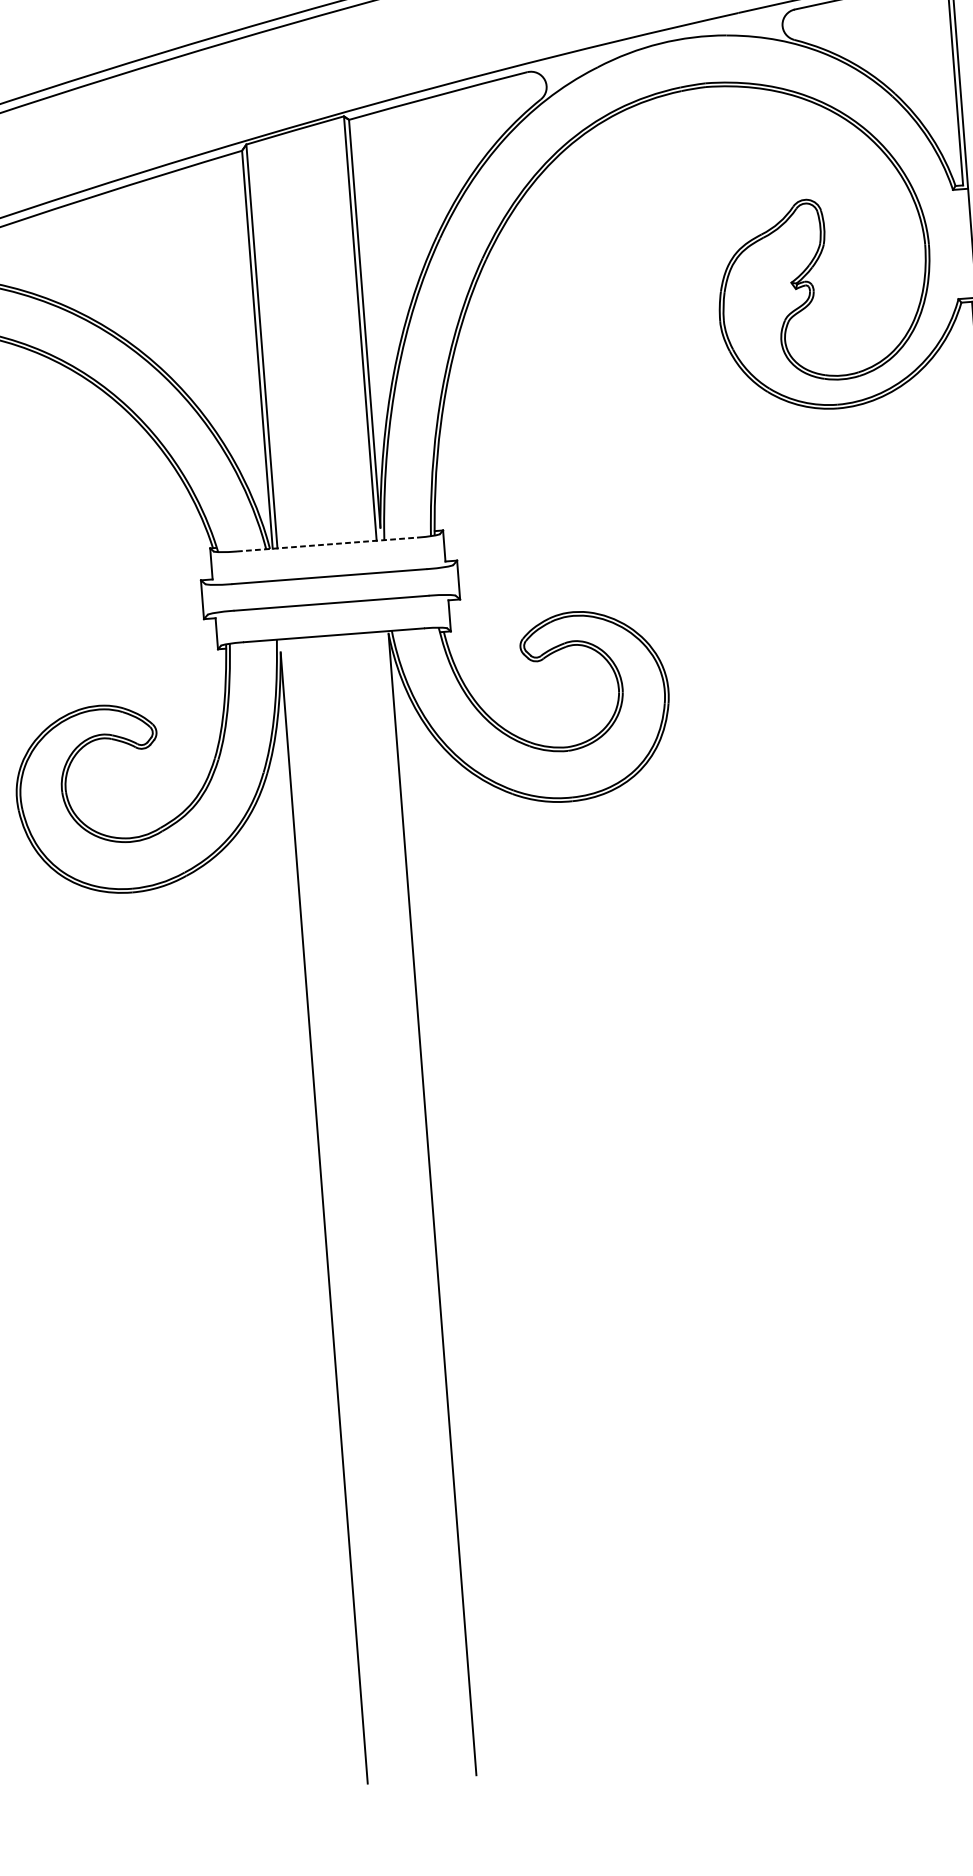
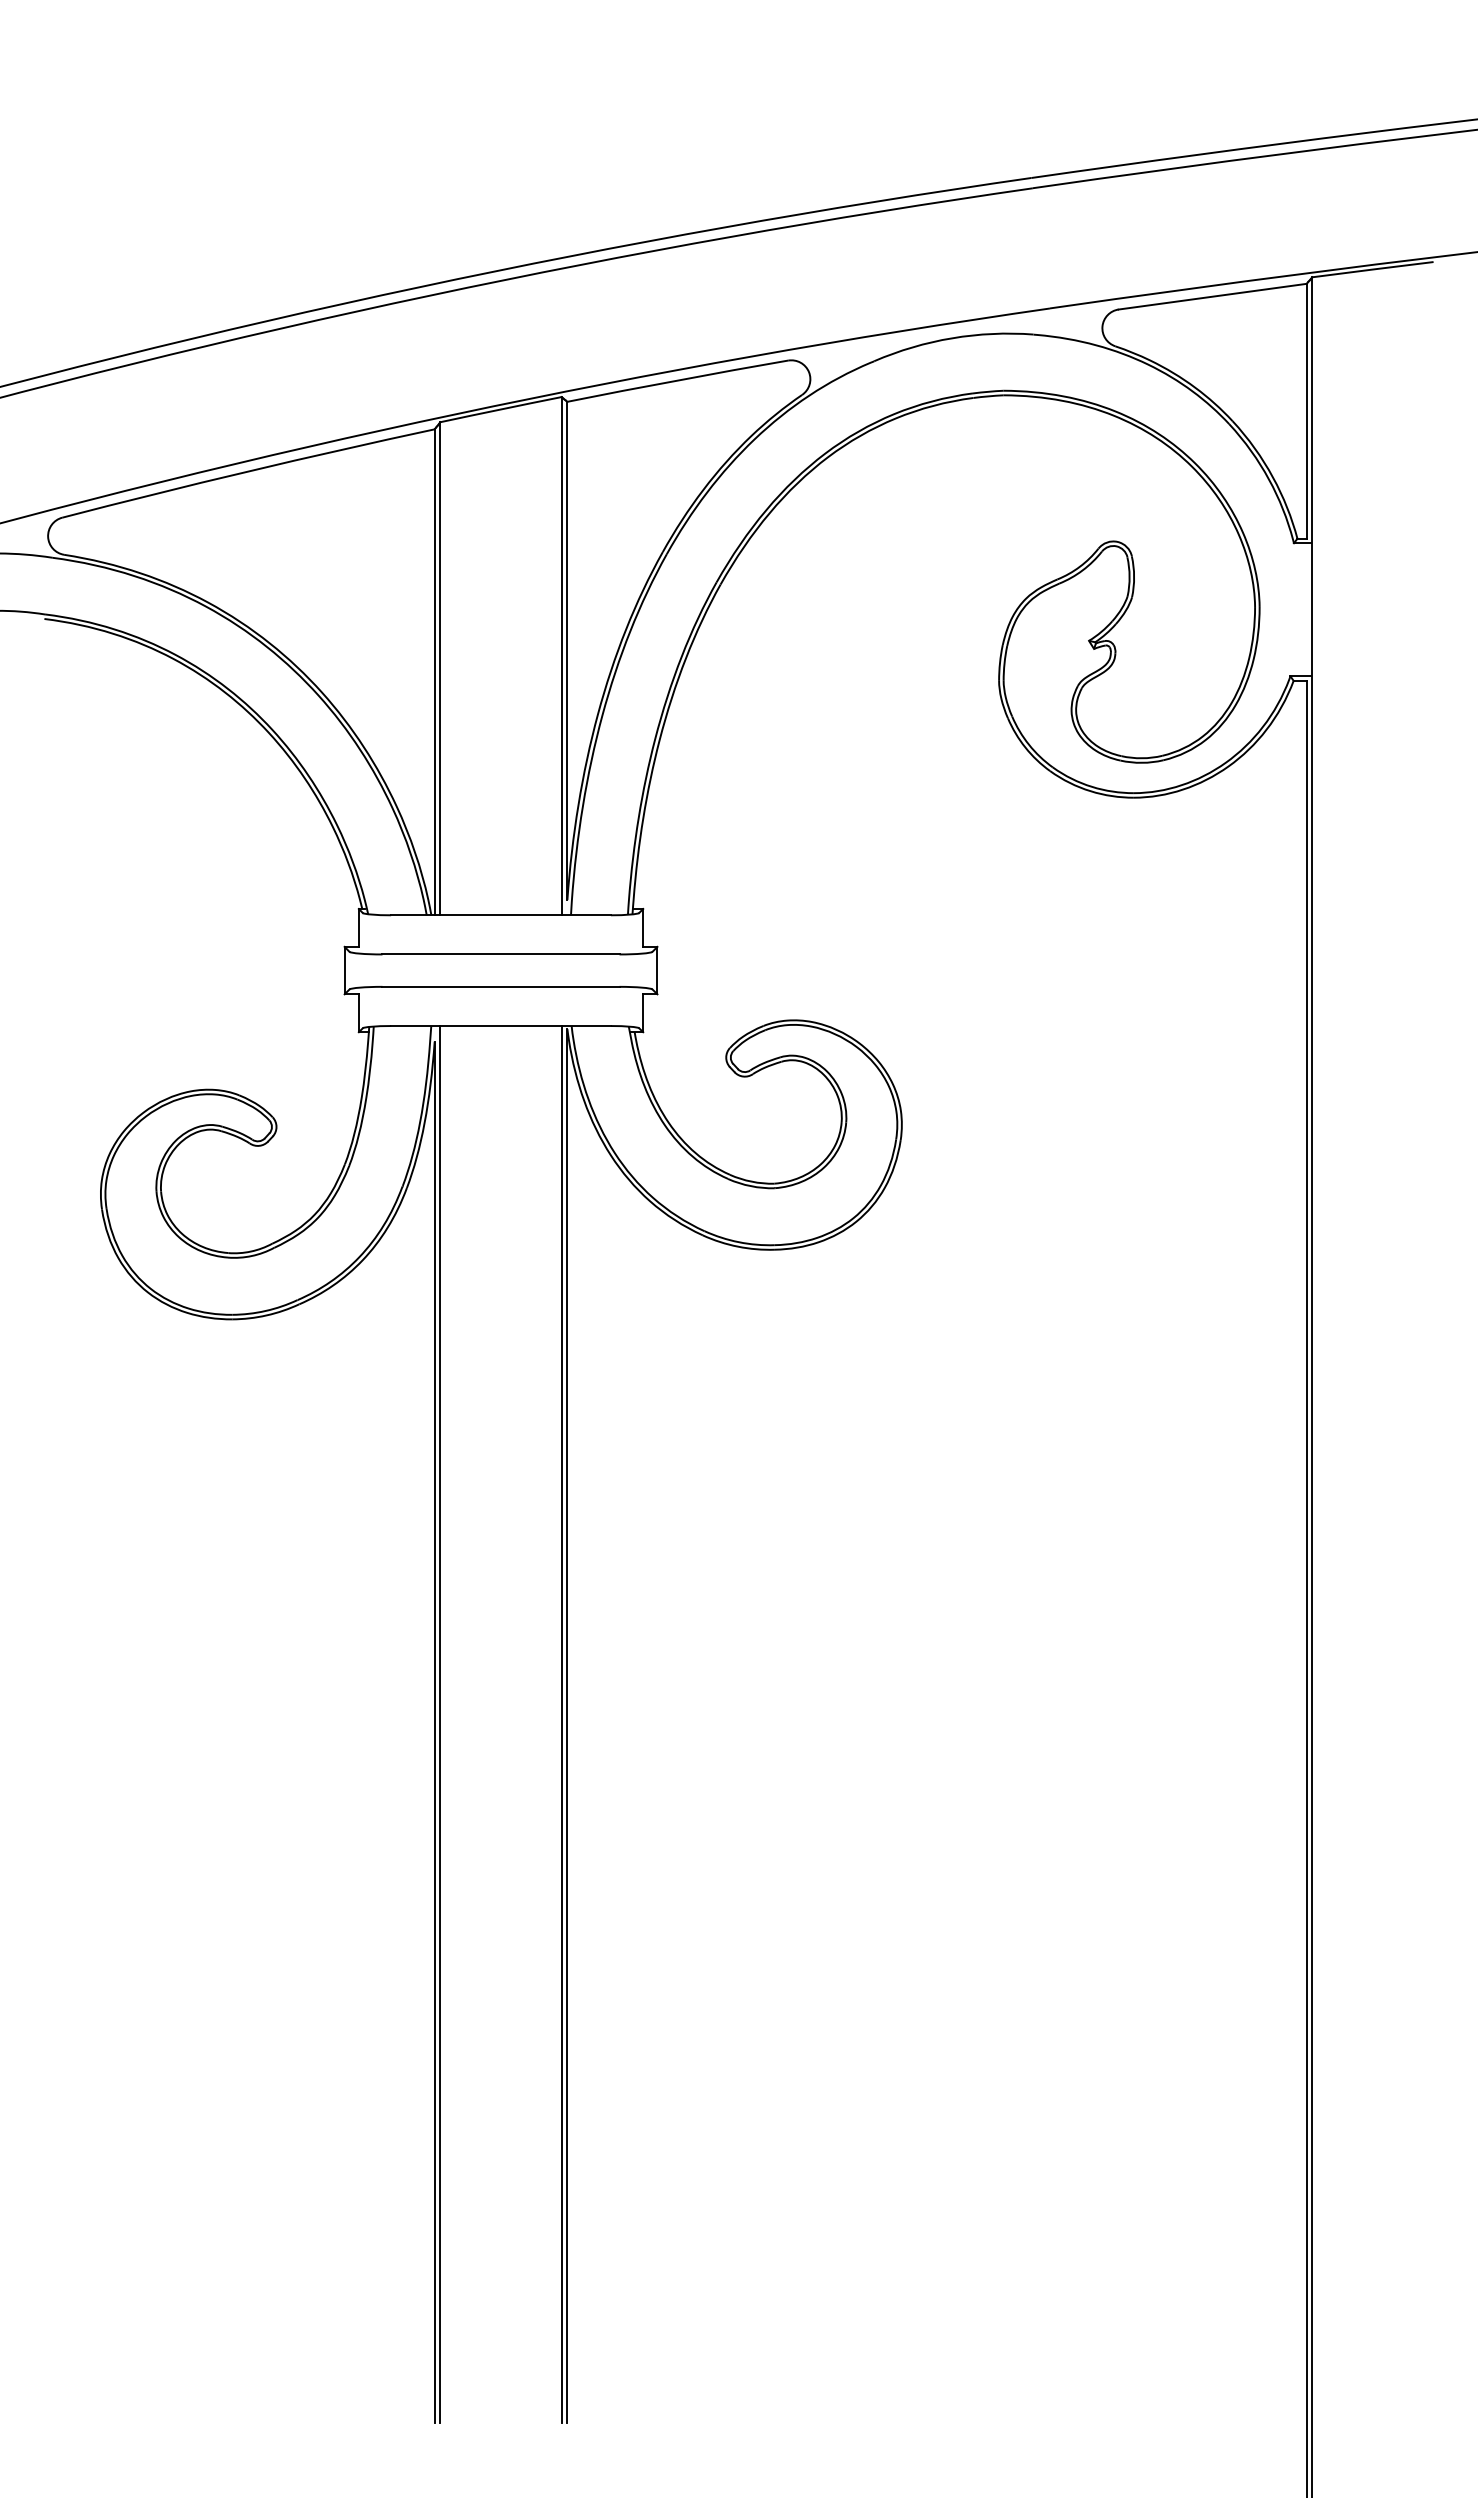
line: (327, 544) -> (501, 915), dashed -> solid
line: (427, 1203) -> (561, 1724), added
line: (328, 1211) -> (440, 1724), added

